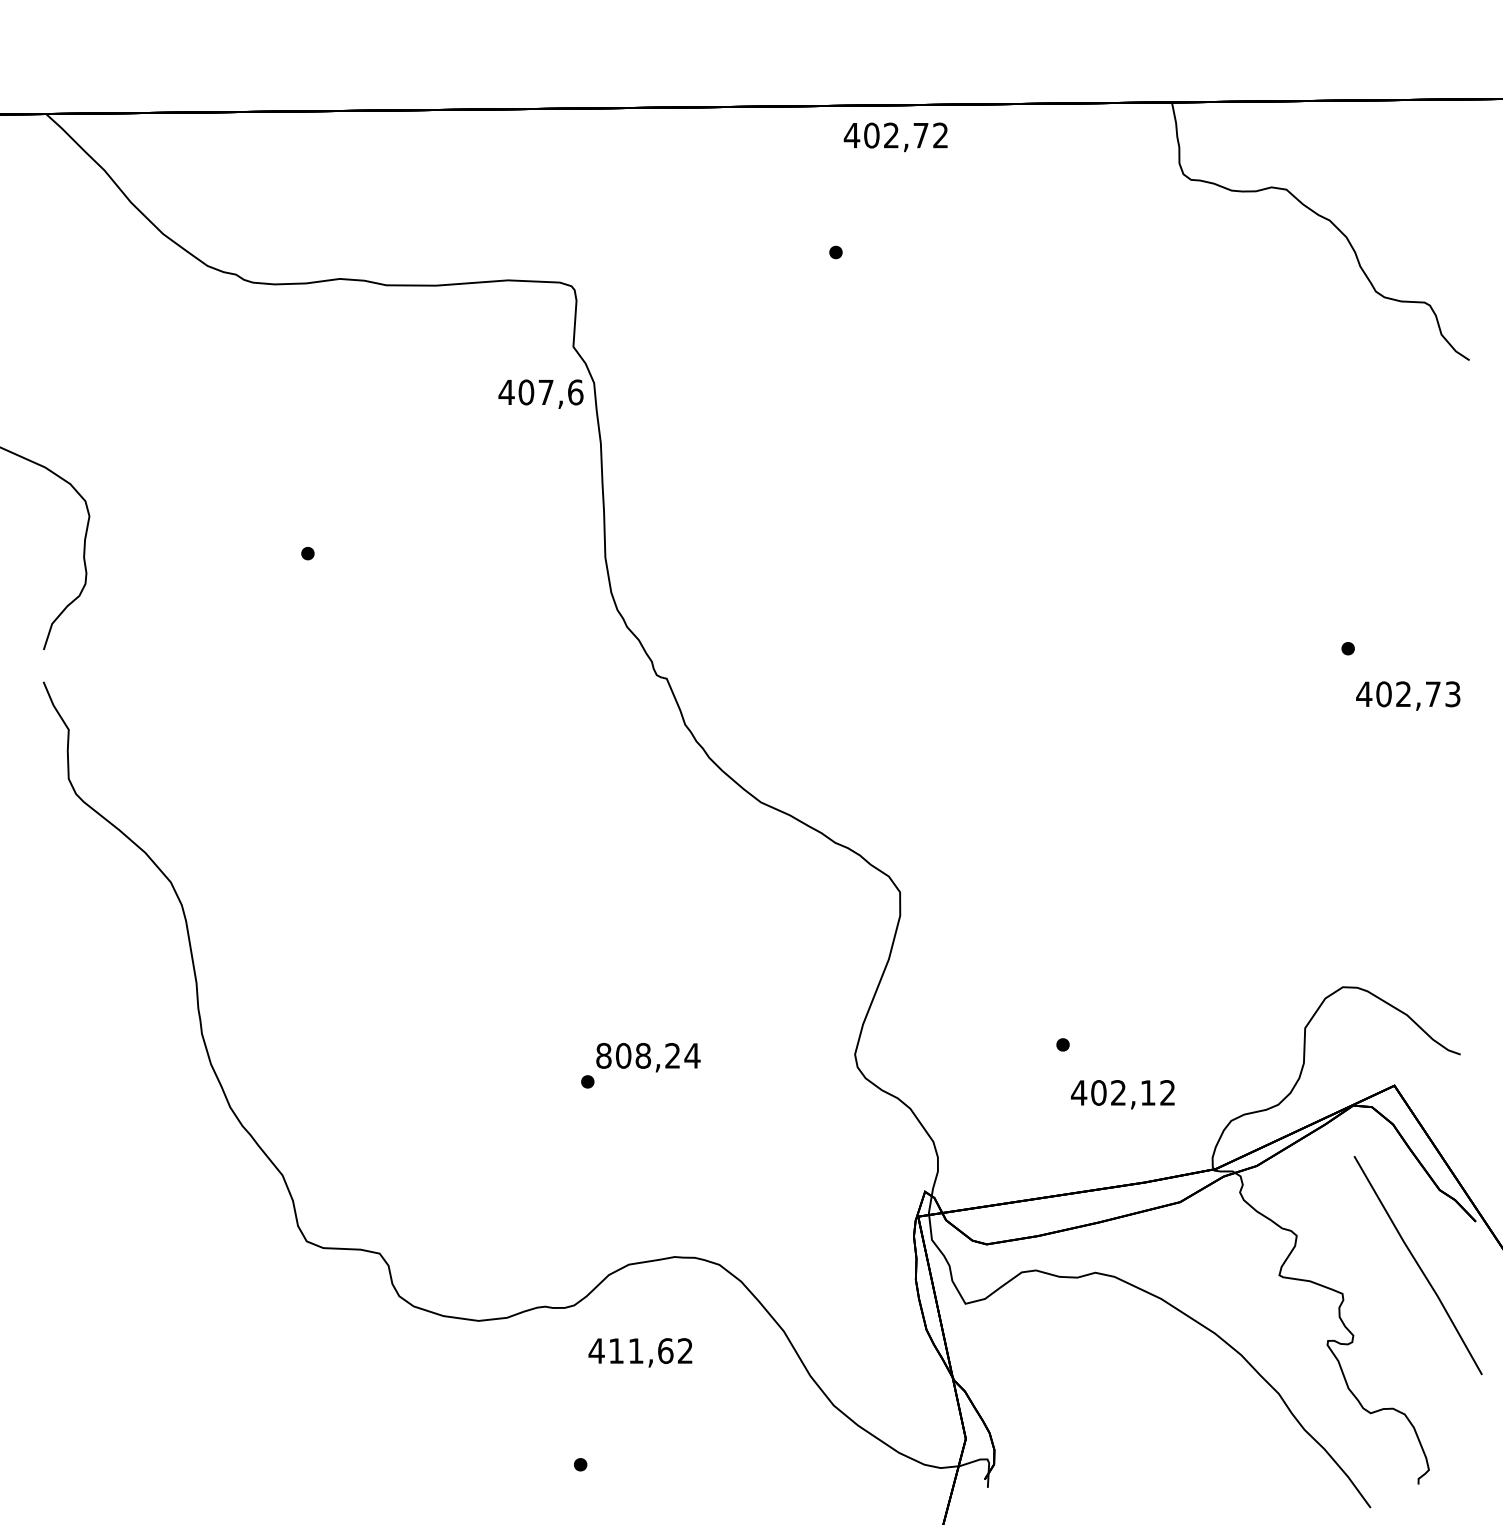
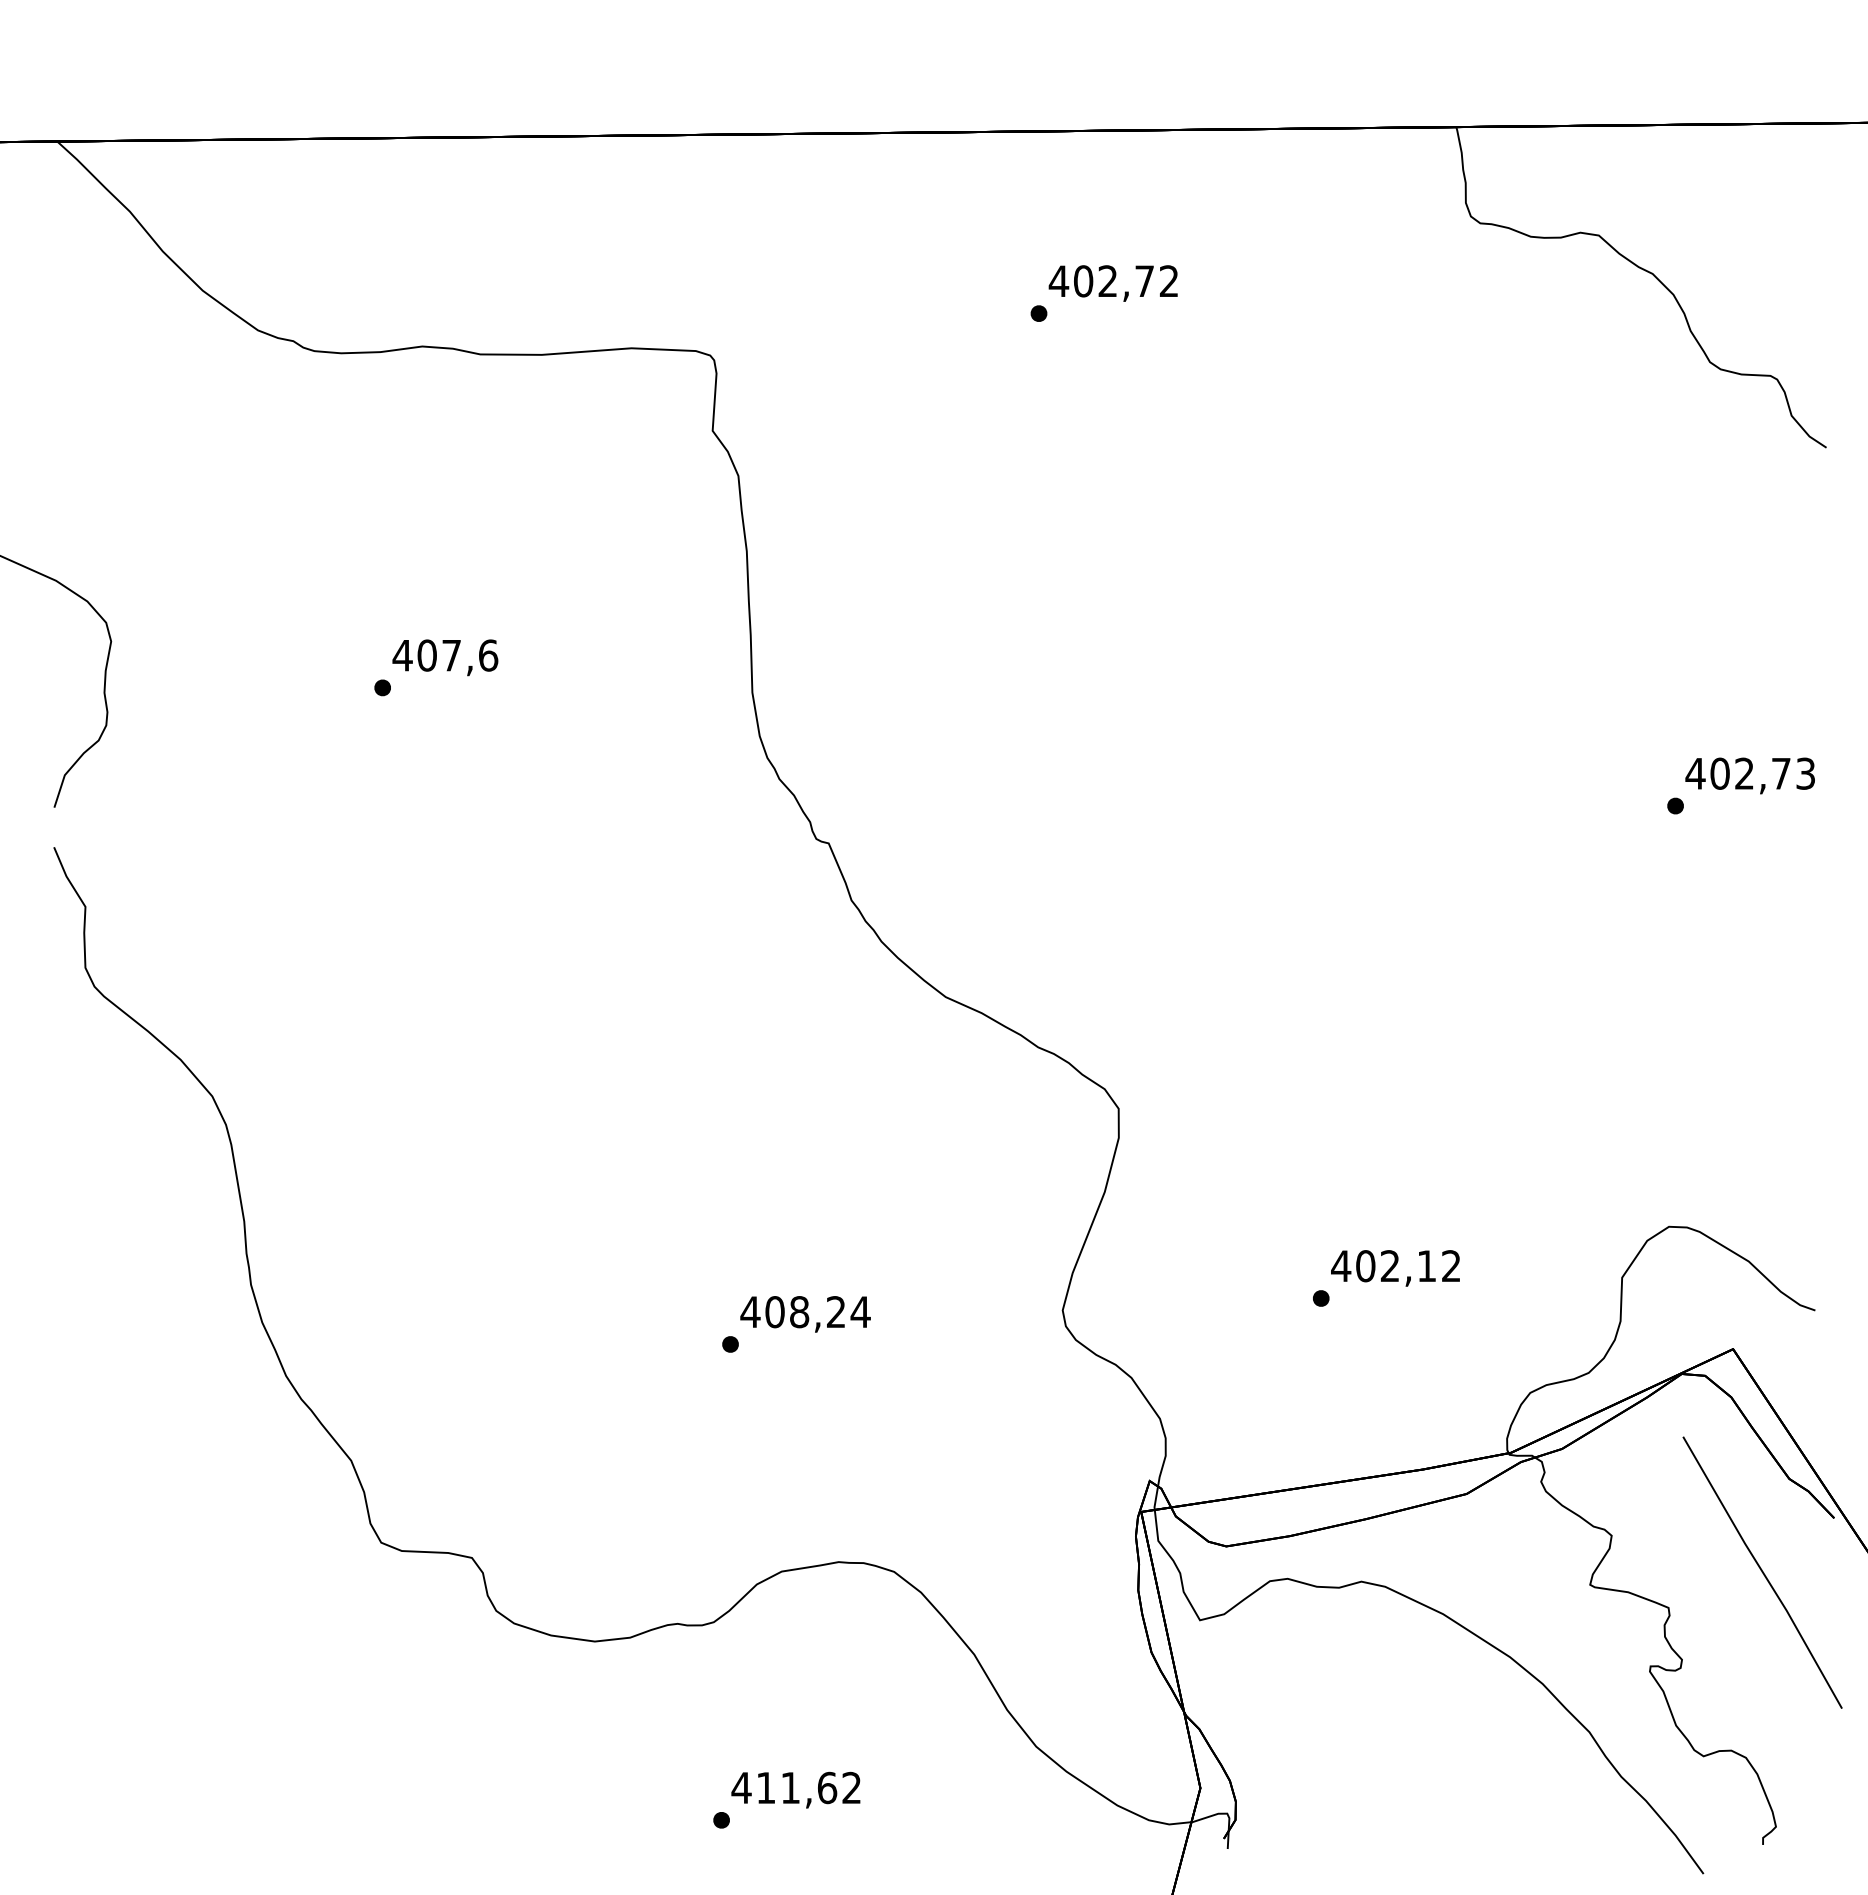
text: (895, 137) -> (1112, 283), moved
text: (541, 393) -> (445, 657), moved
text: (1407, 695) -> (1749, 775), moved
text: (603, 1056) -> (750, 1312), 808,24 -> 408,24
text: (1122, 1094) -> (1395, 1268), moved
text: (640, 1352) -> (795, 1789), moved

